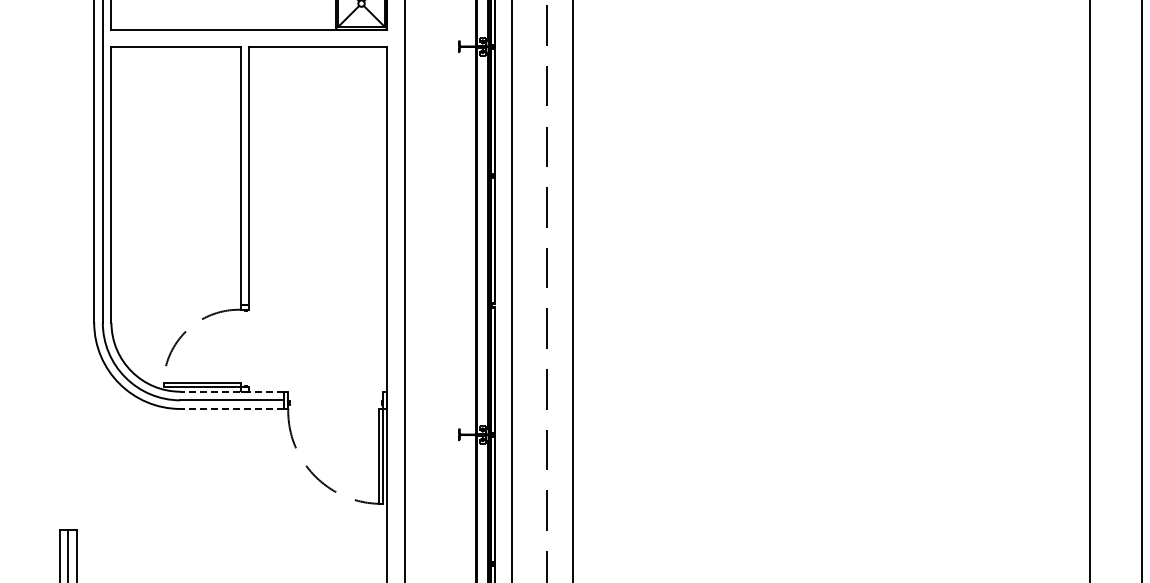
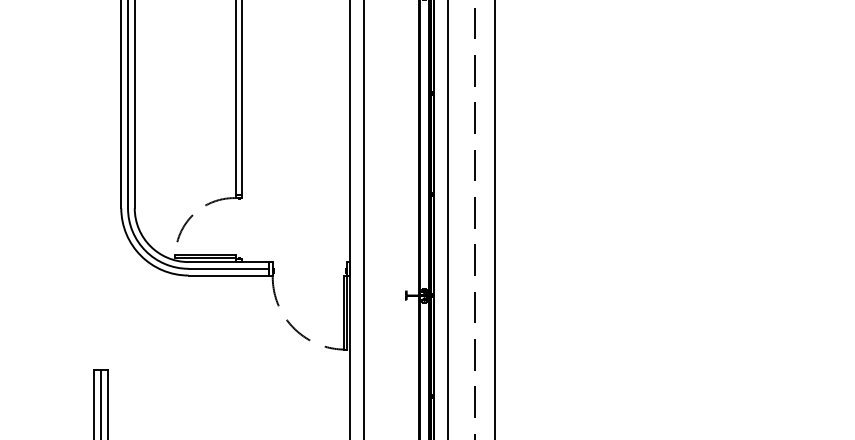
line: (232, 391) -> (229, 261), dashed -> solid
line: (232, 408) -> (229, 275), dashed -> solid

